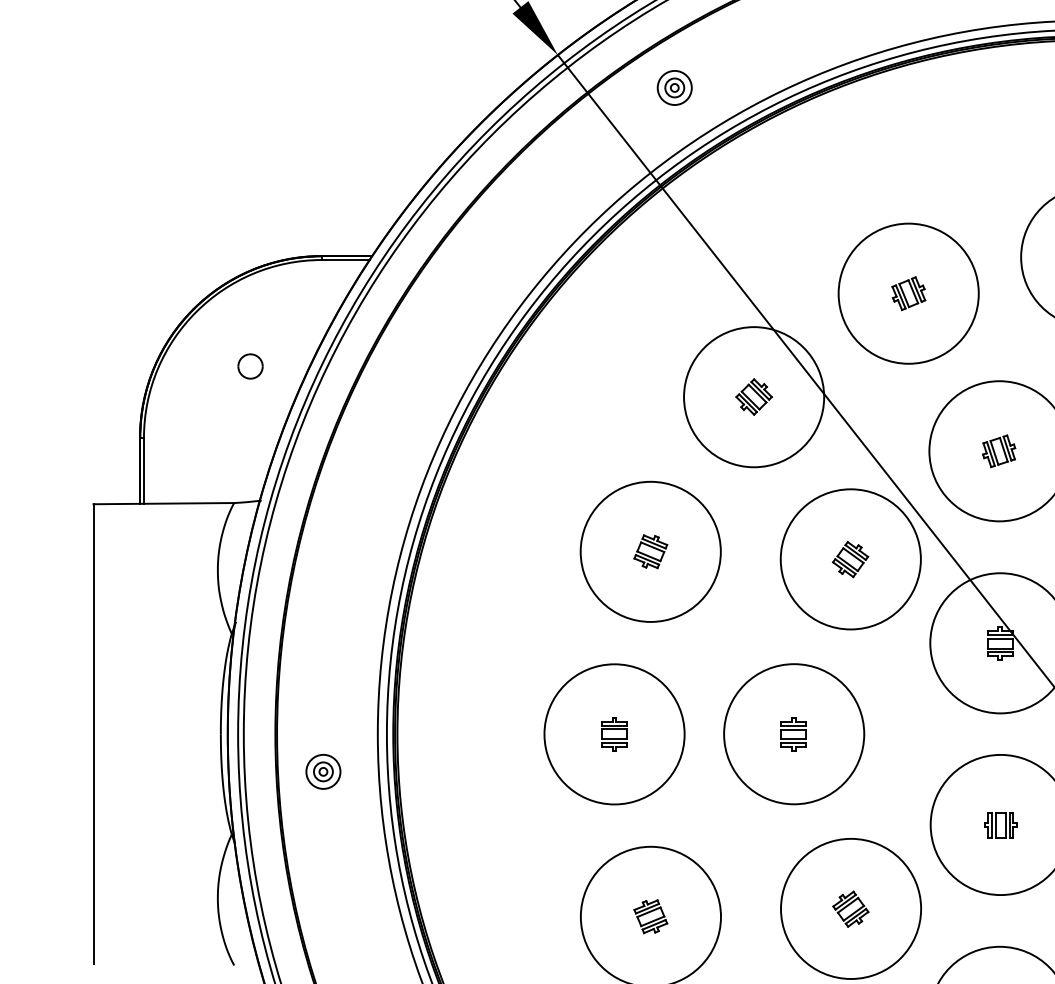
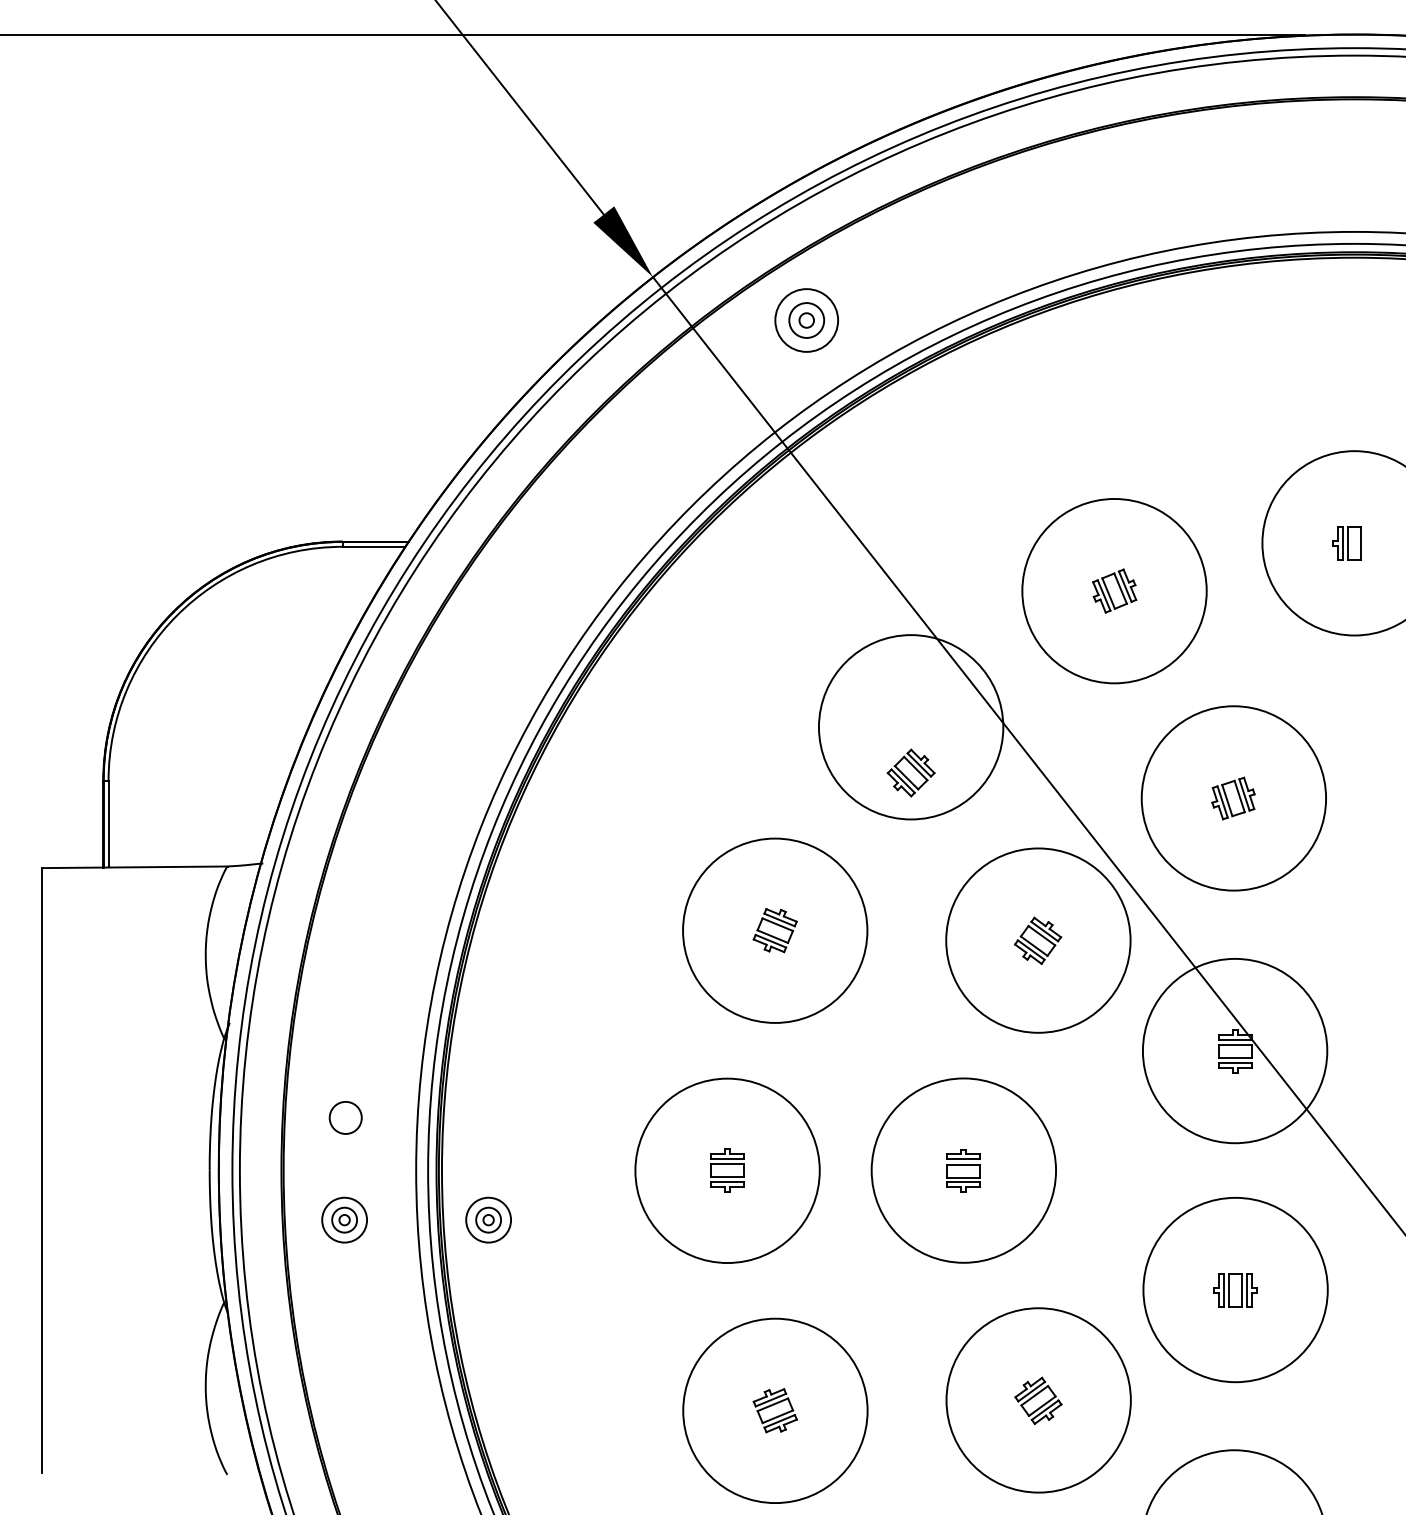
part: (674, 87) -> (806, 320), size x1.4
part: (250, 366) -> (345, 1117), moved
part: (753, 396) -> (910, 772), moved
part: (432, 771) -> (488, 1219), added

